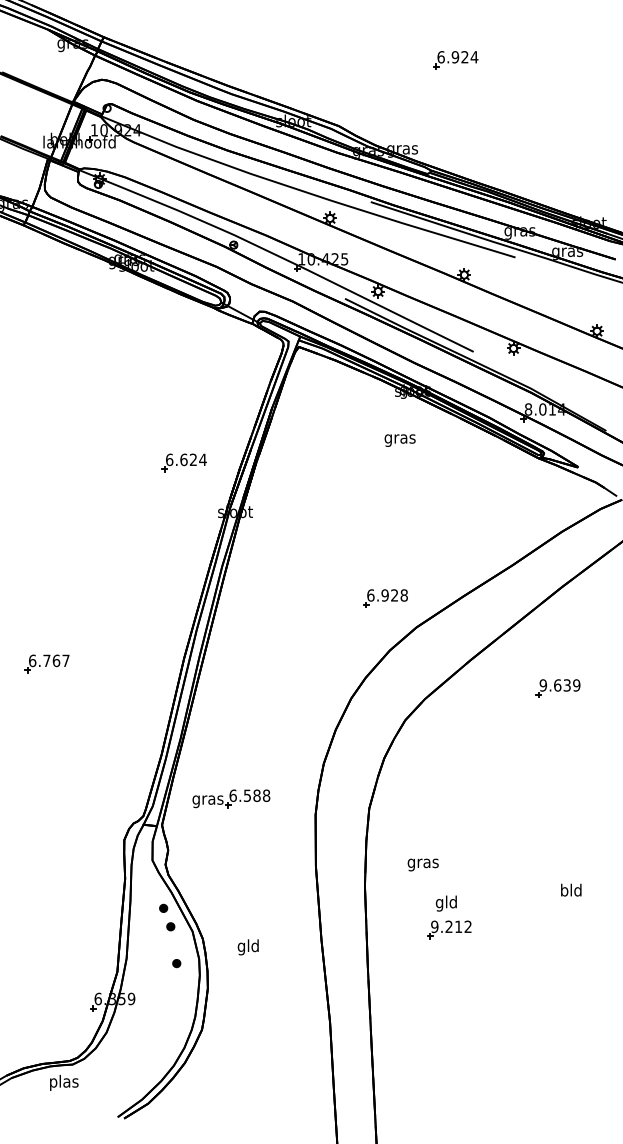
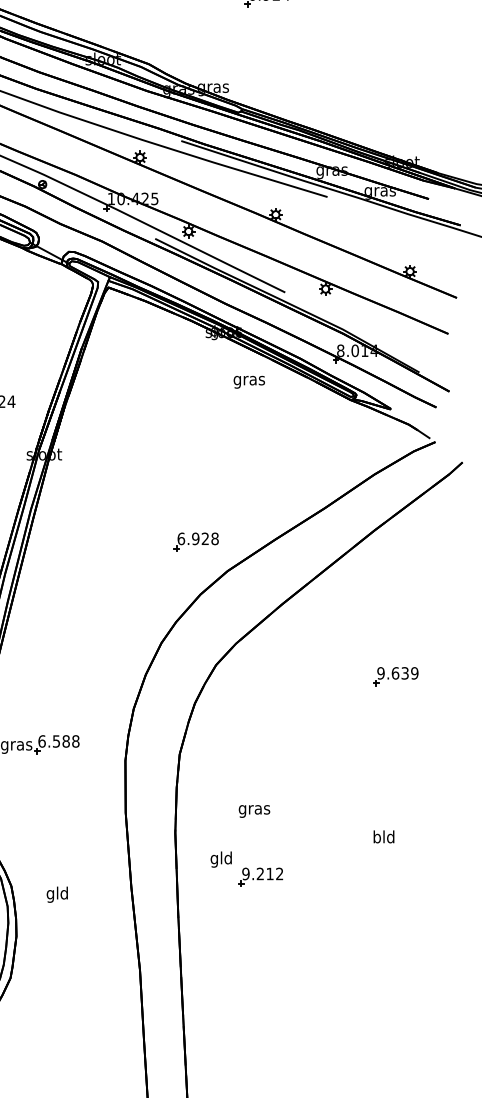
text: (399, 440) -> (248, 382), moved
part: (557, 688) -> (395, 676), moved
text: (422, 864) -> (253, 810), moved
text: (445, 903) -> (220, 859), moved

